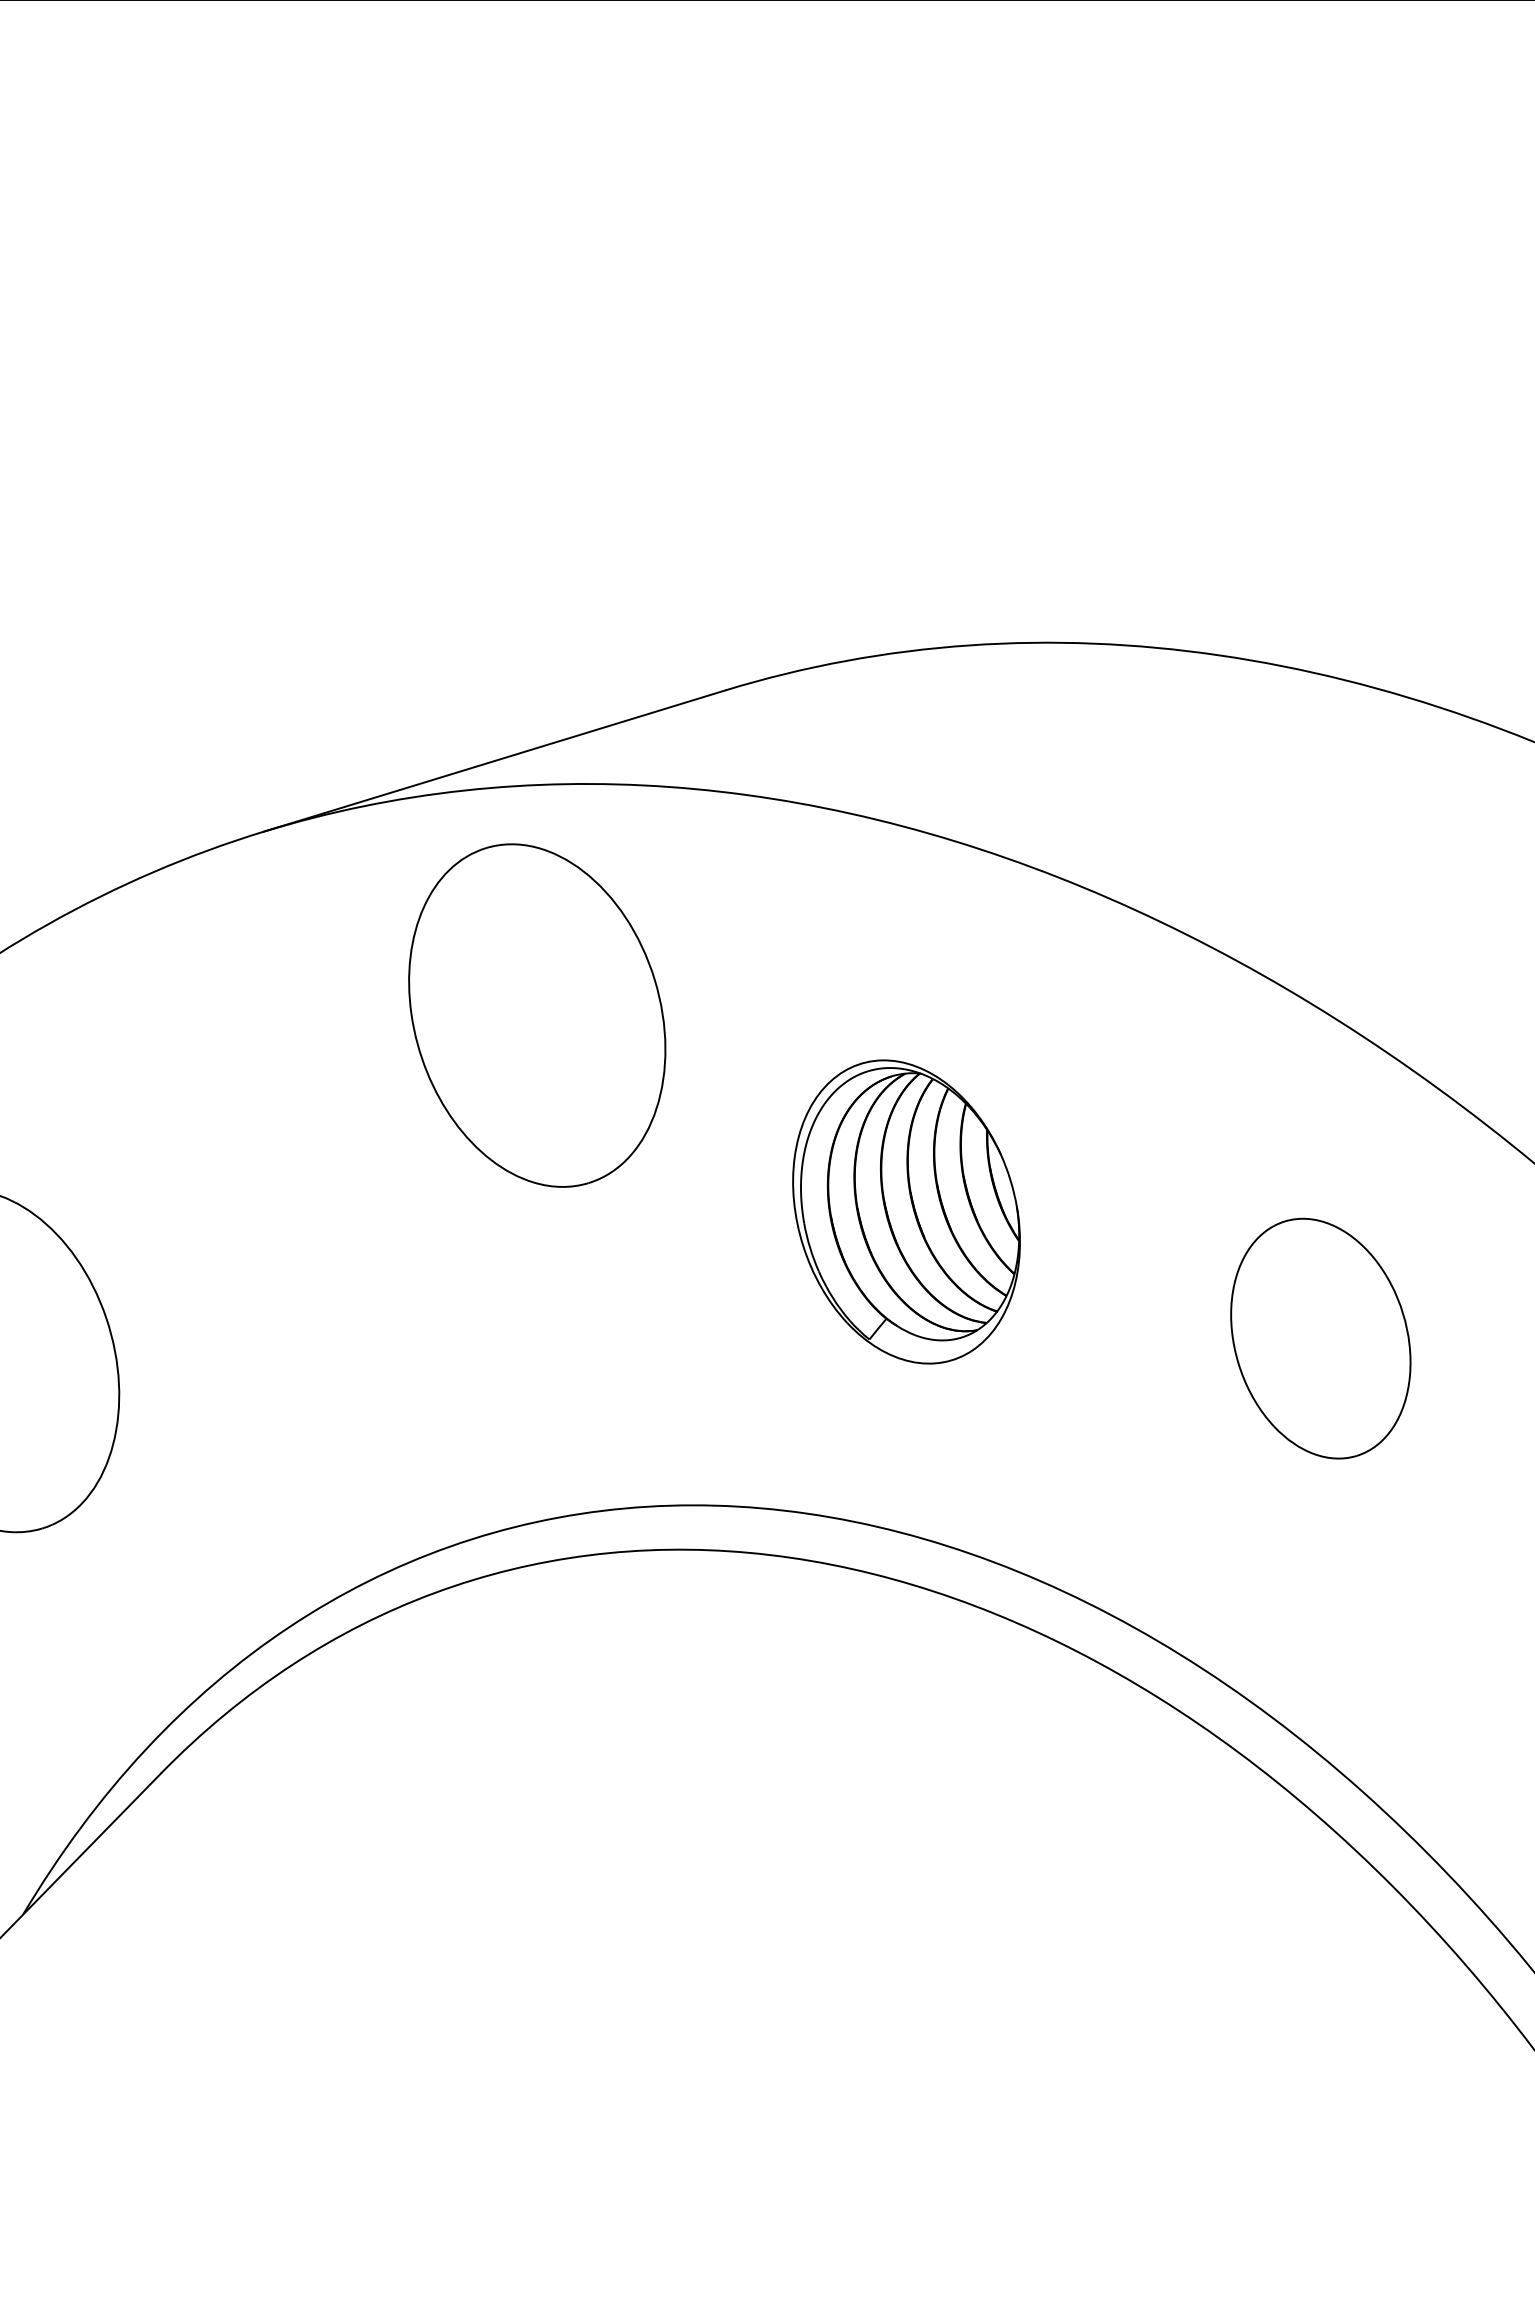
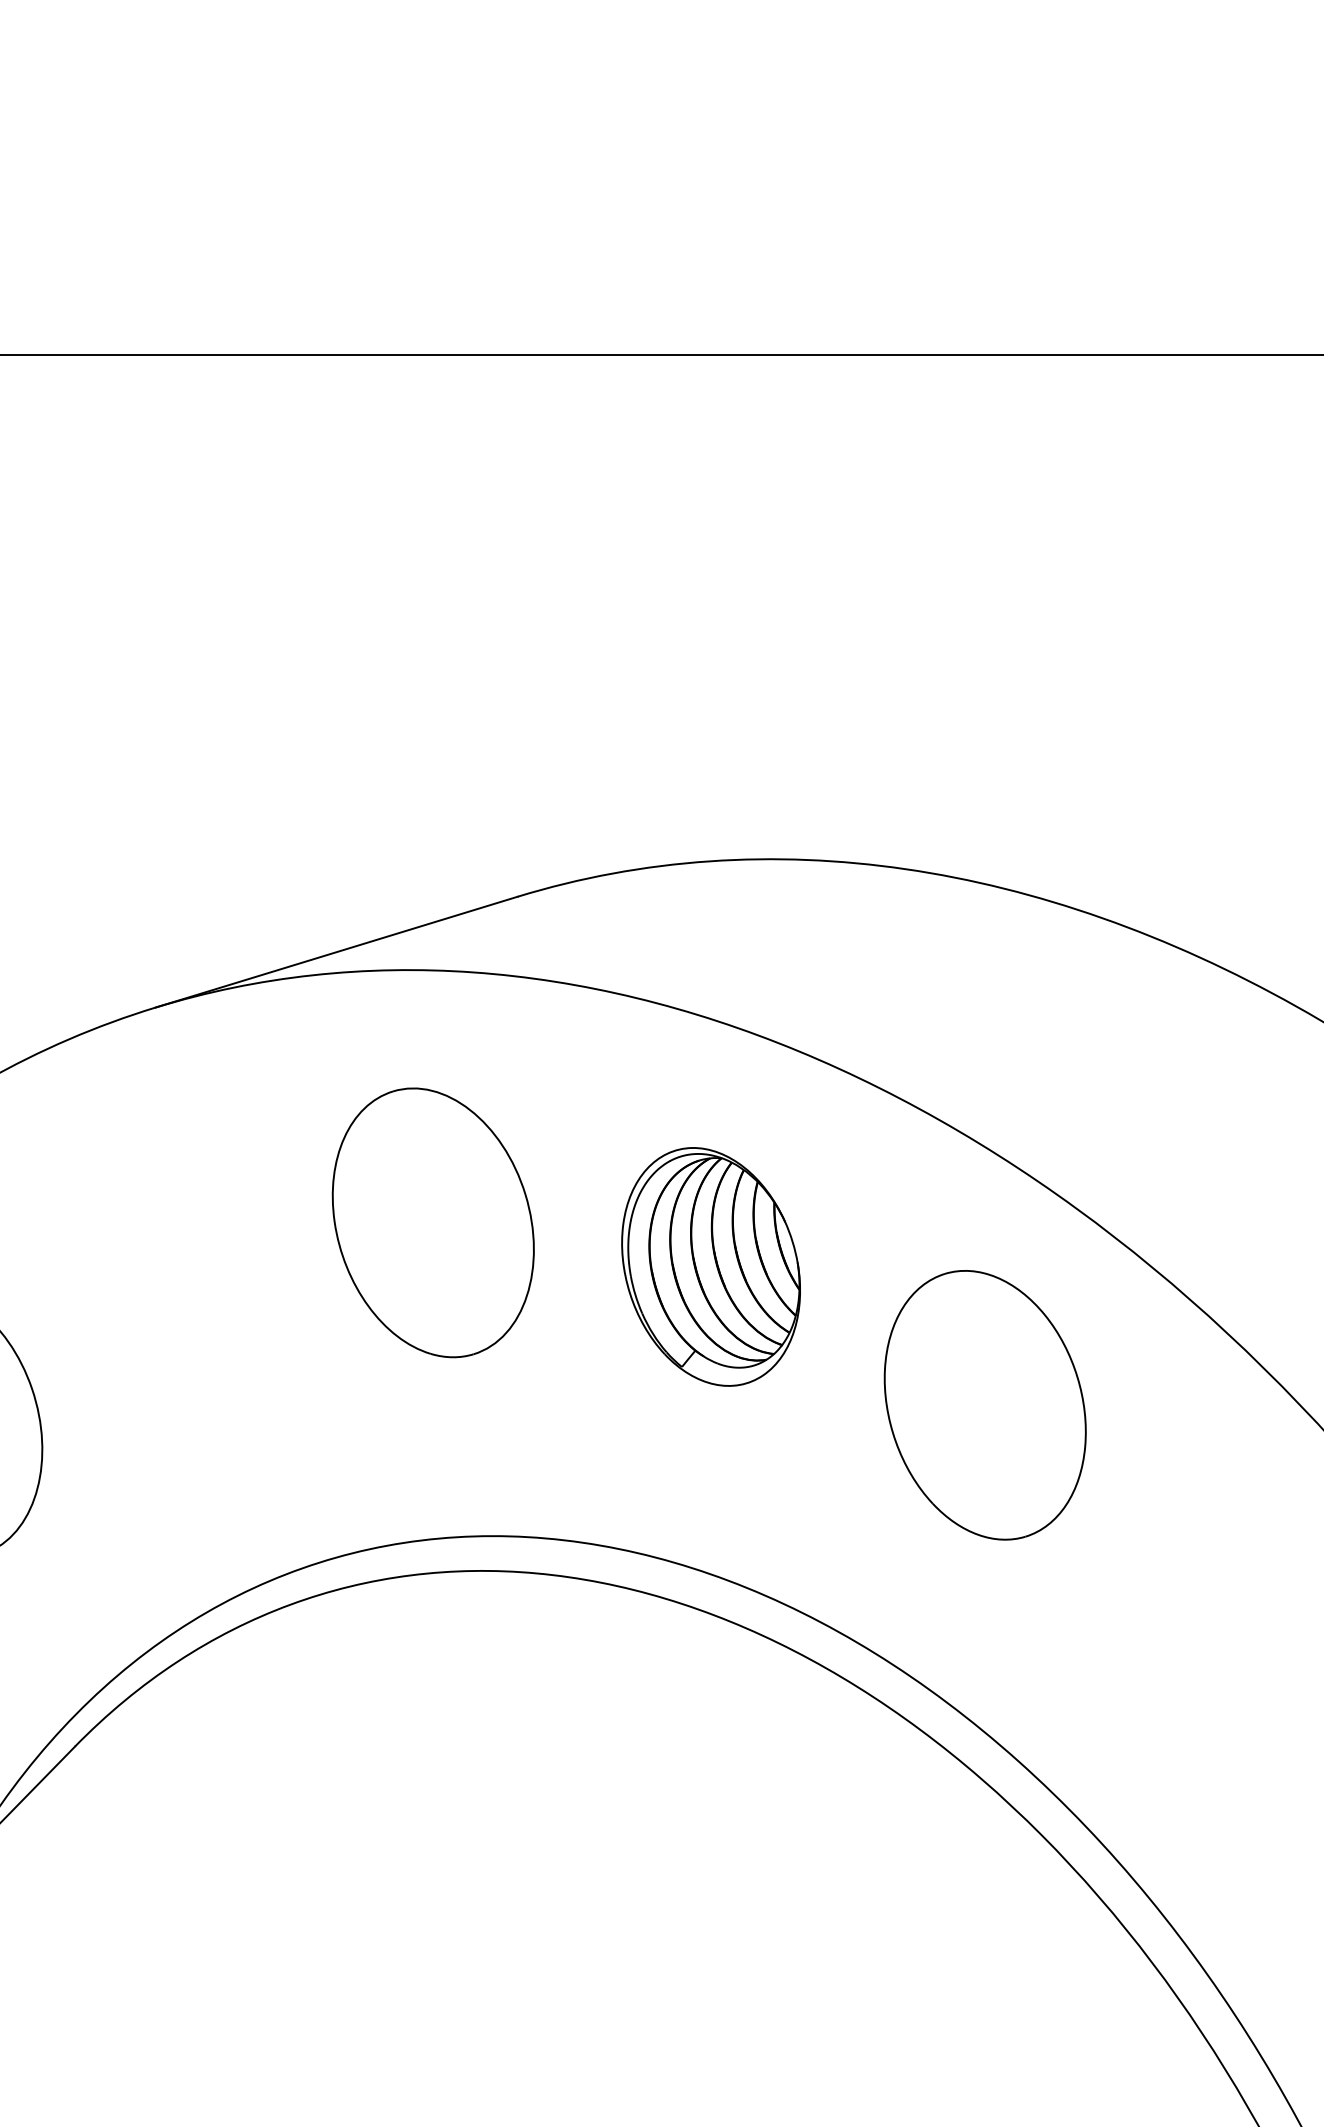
part: (536, 1015) -> (432, 1222), moved
part: (905, 1211) -> (710, 1266), moved
part: (1319, 1338) -> (984, 1405), size x1.43

